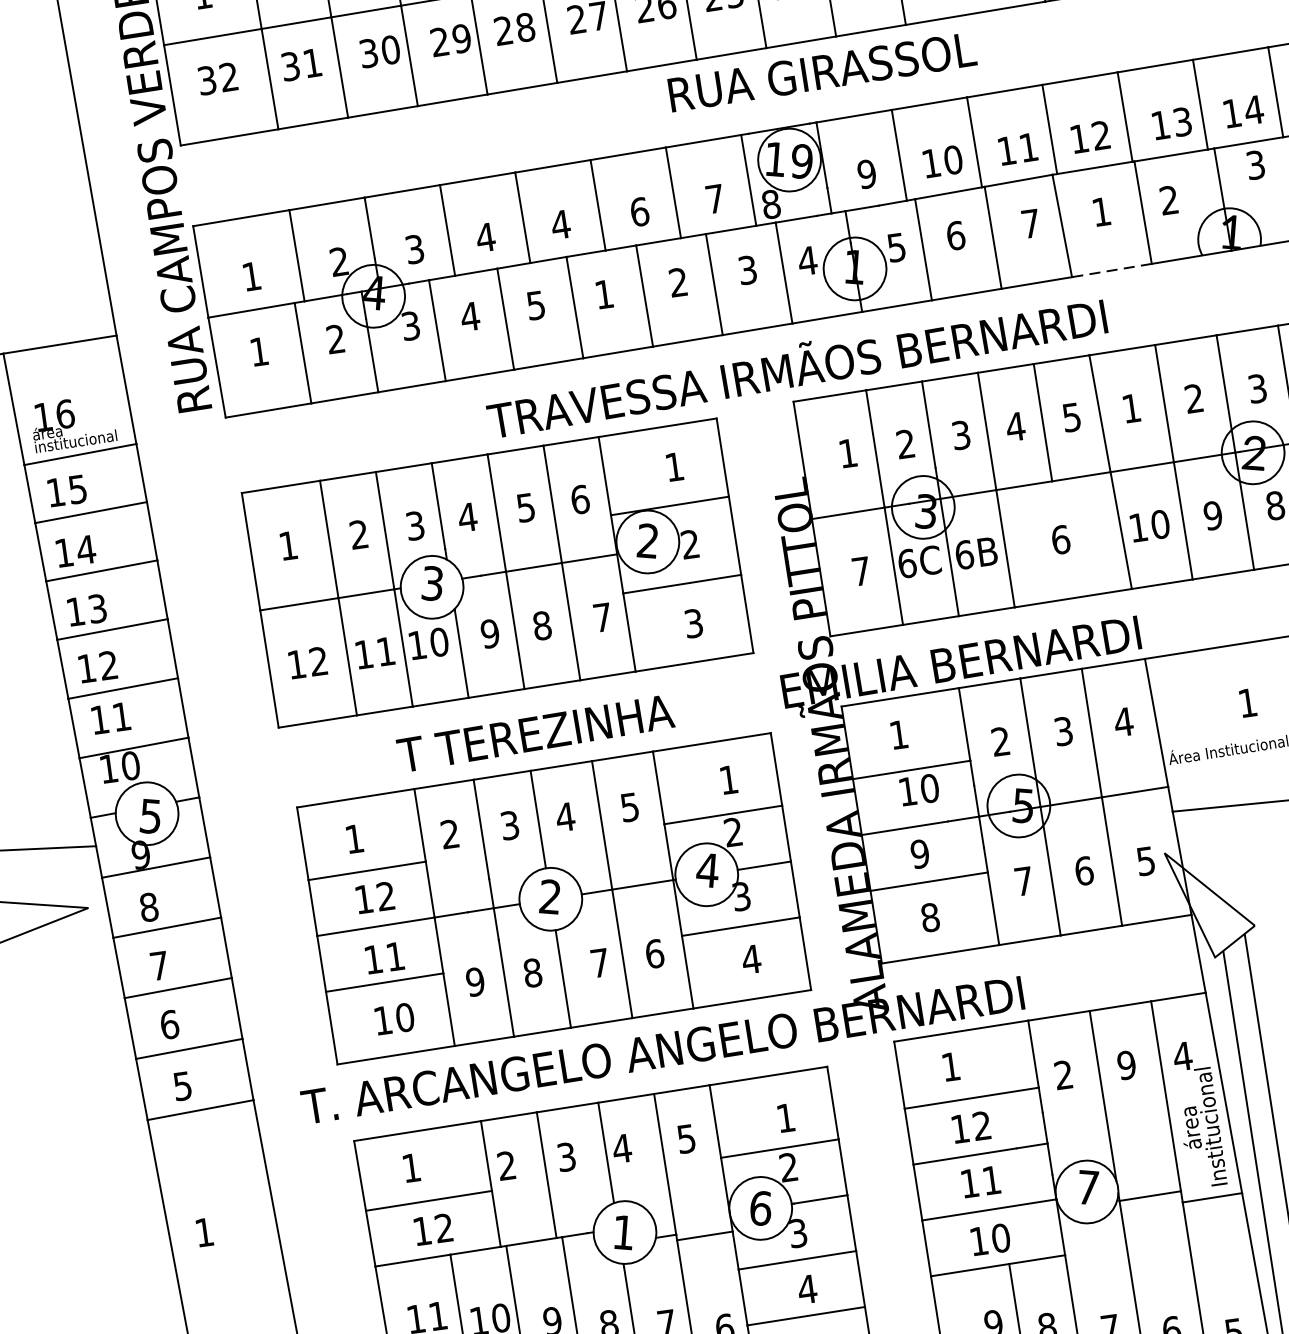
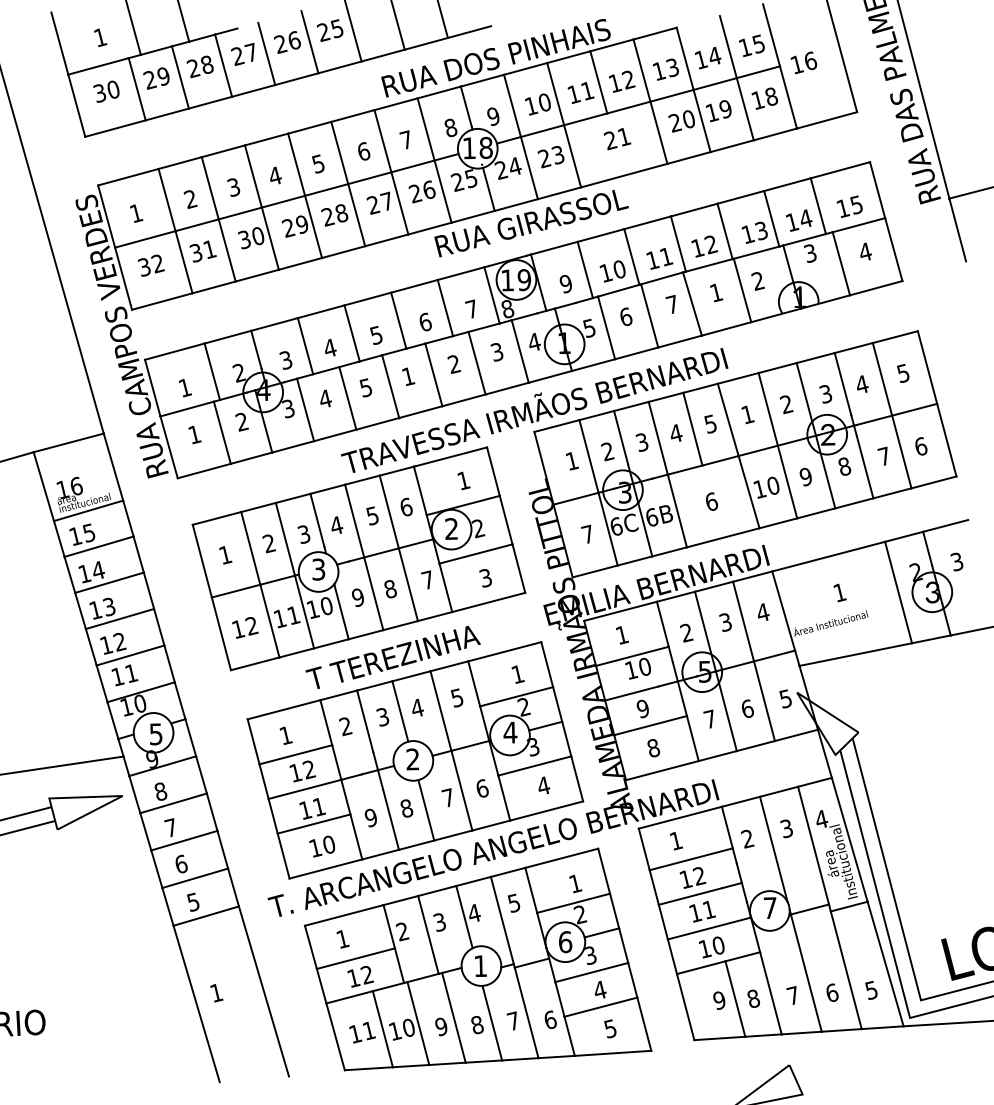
text: (560, 224) -> (376, 335), 4 -> 5
line: (1111, 269) -> (726, 328), dashed -> solid
text: (1126, 1065) -> (786, 828), 9 -> 3

